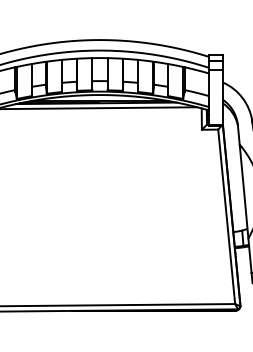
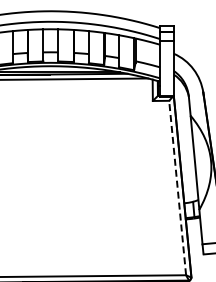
line: (226, 216) -> (177, 187), solid -> dashed

